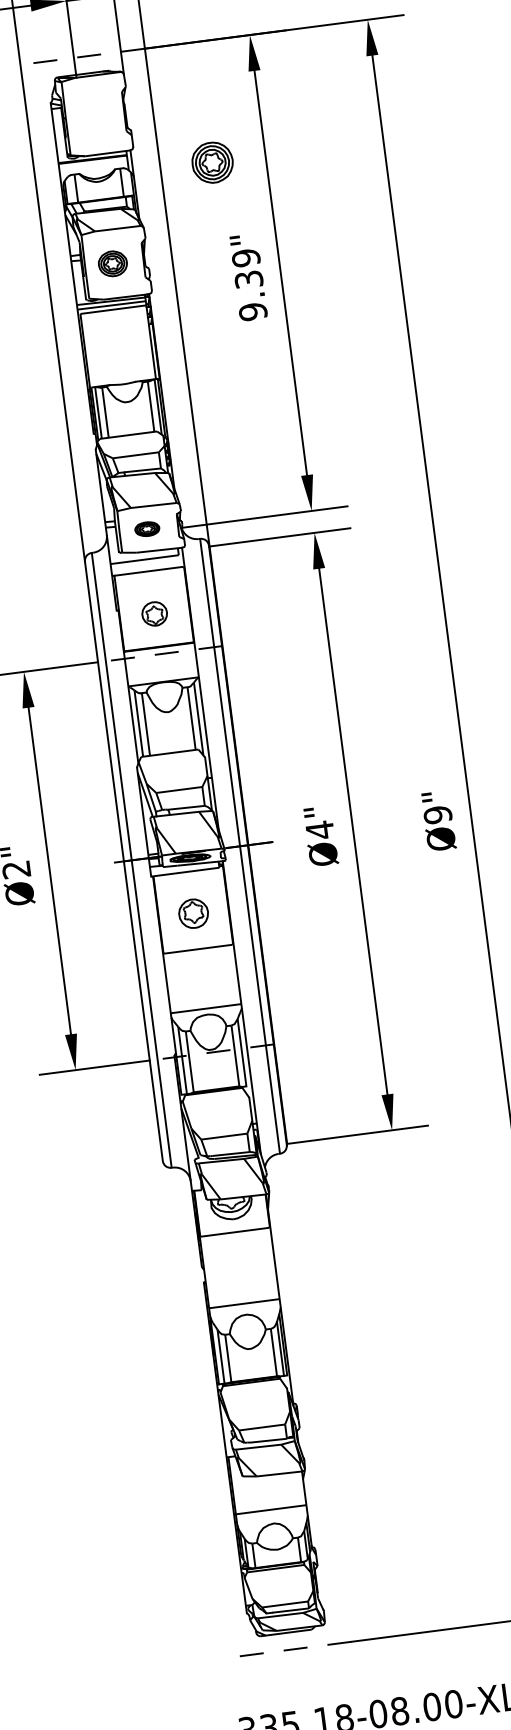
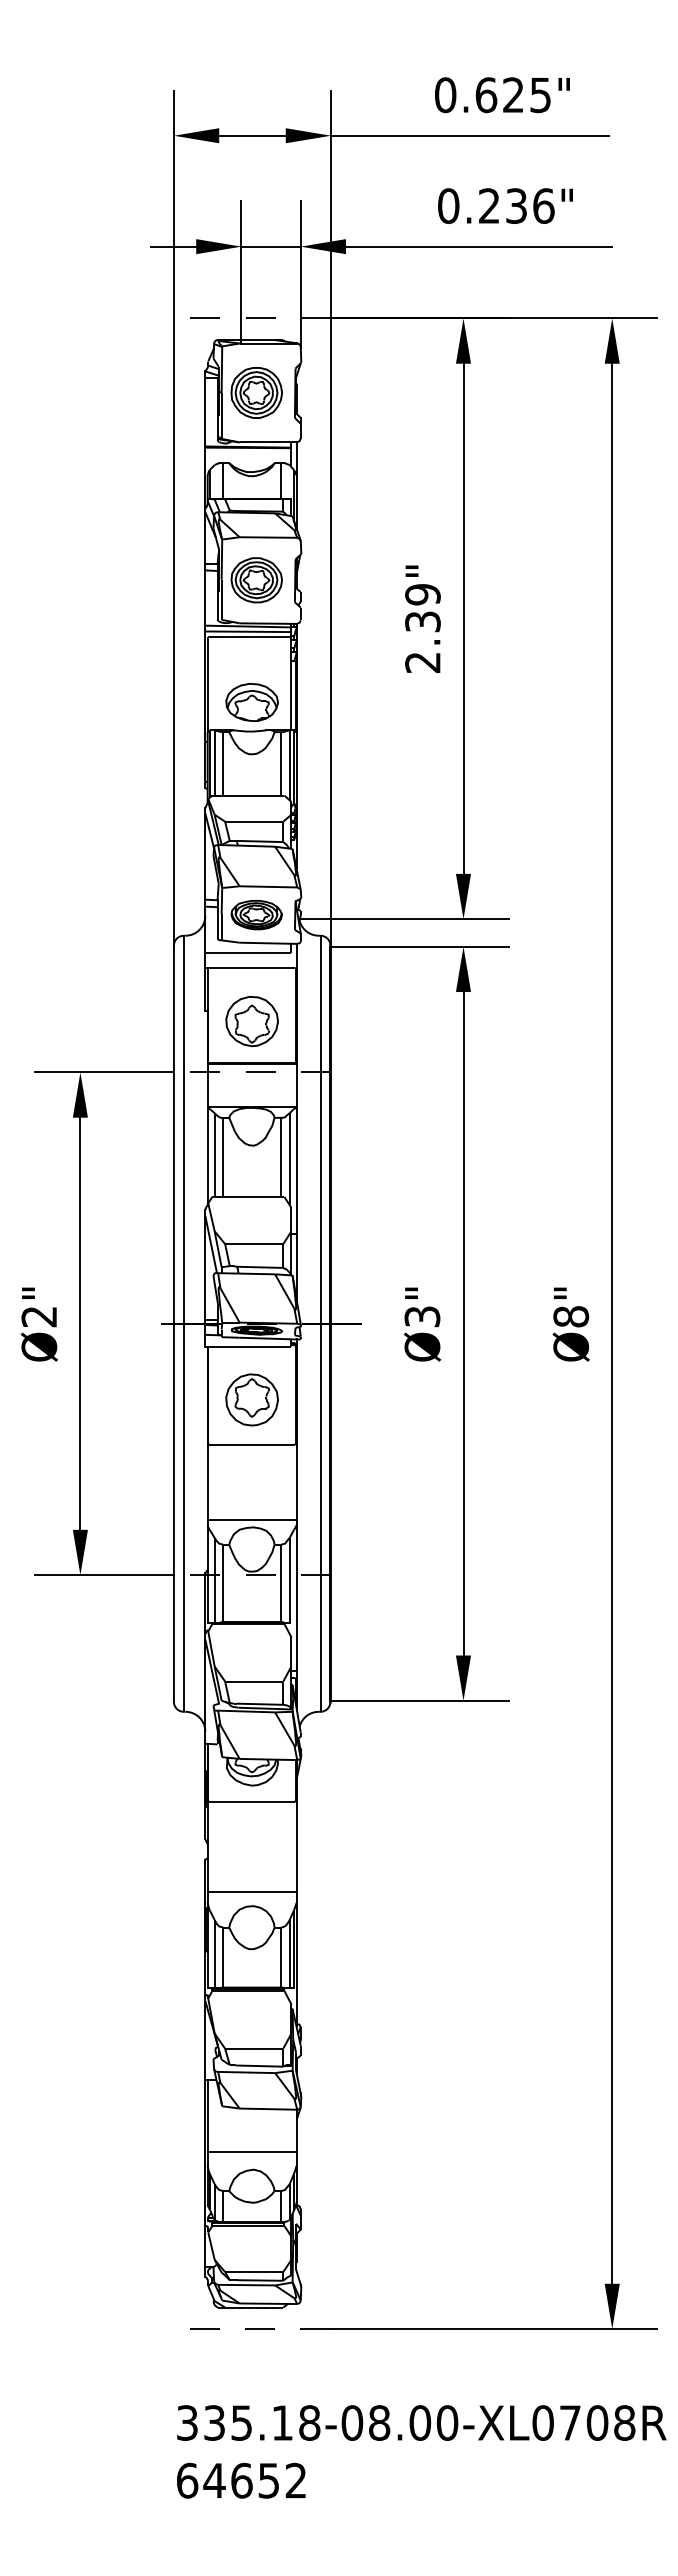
part: (212, 162) -> (256, 392), moved
part: (112, 263) -> (256, 580), size x1.43
text: (252, 311) -> (422, 662), 9.39" -> 2.39"
part: (121, 361) -> (251, 702), added
part: (147, 529) -> (256, 915), size x1.67
part: (154, 613) -> (251, 1021), size x1.67
text: (438, 814) -> (571, 1316), Ø9" -> Ø8"
text: (320, 830) -> (422, 1316), Ø4" -> Ø3"
part: (193, 913) -> (251, 1399), size x1.43

